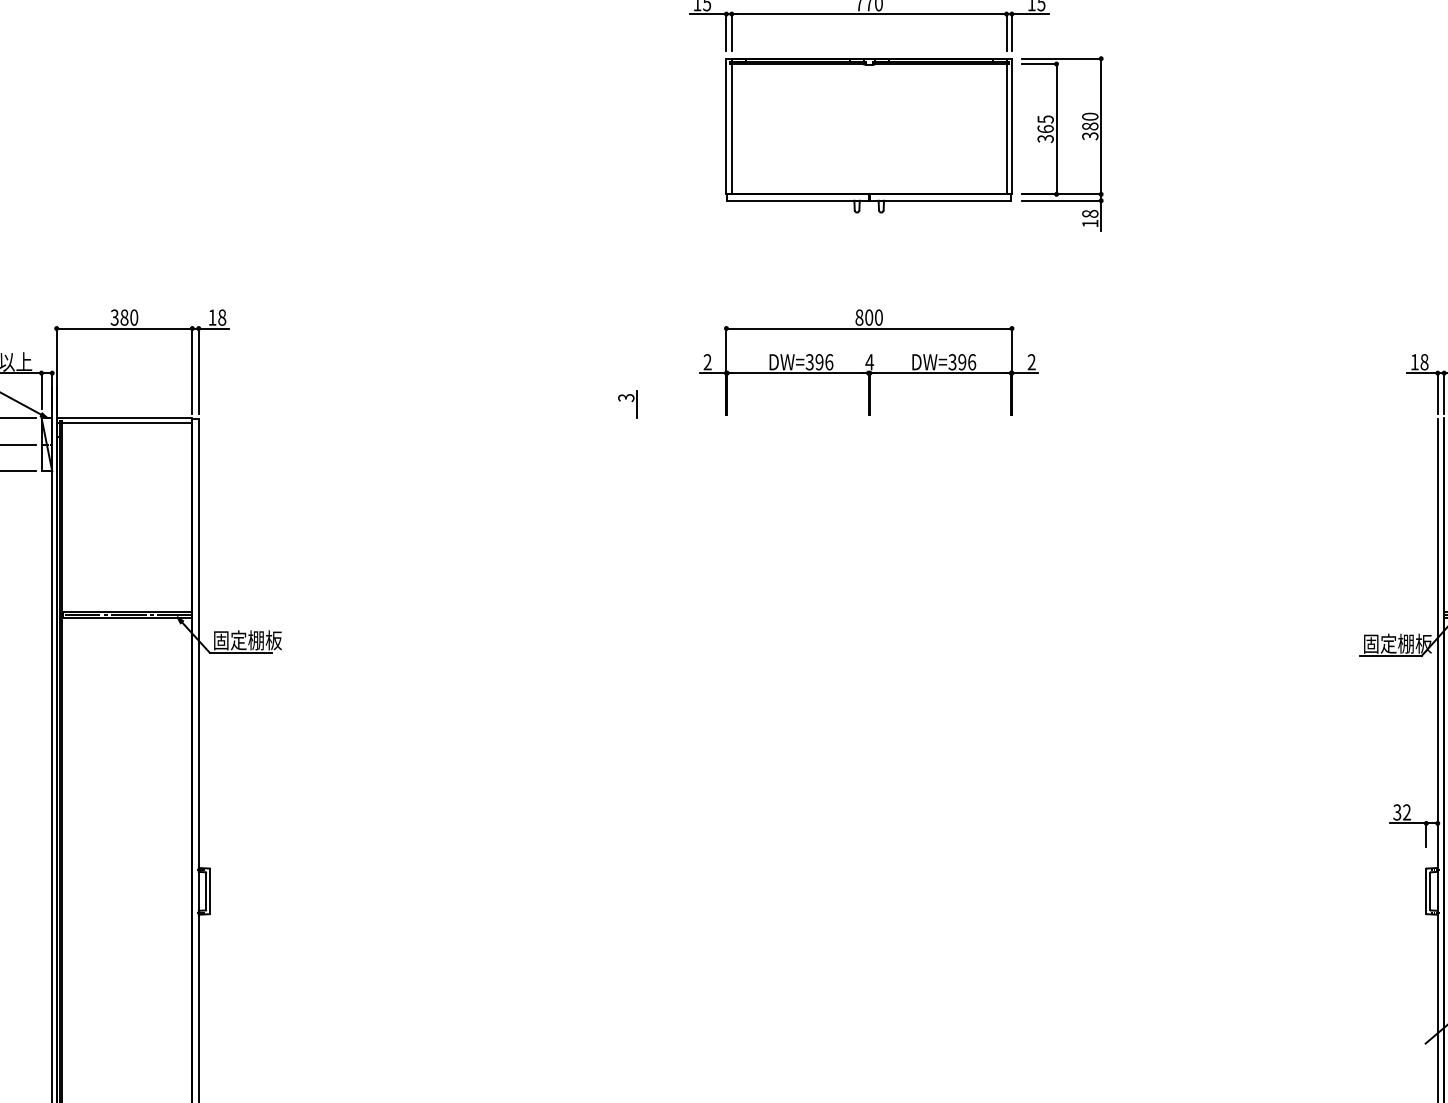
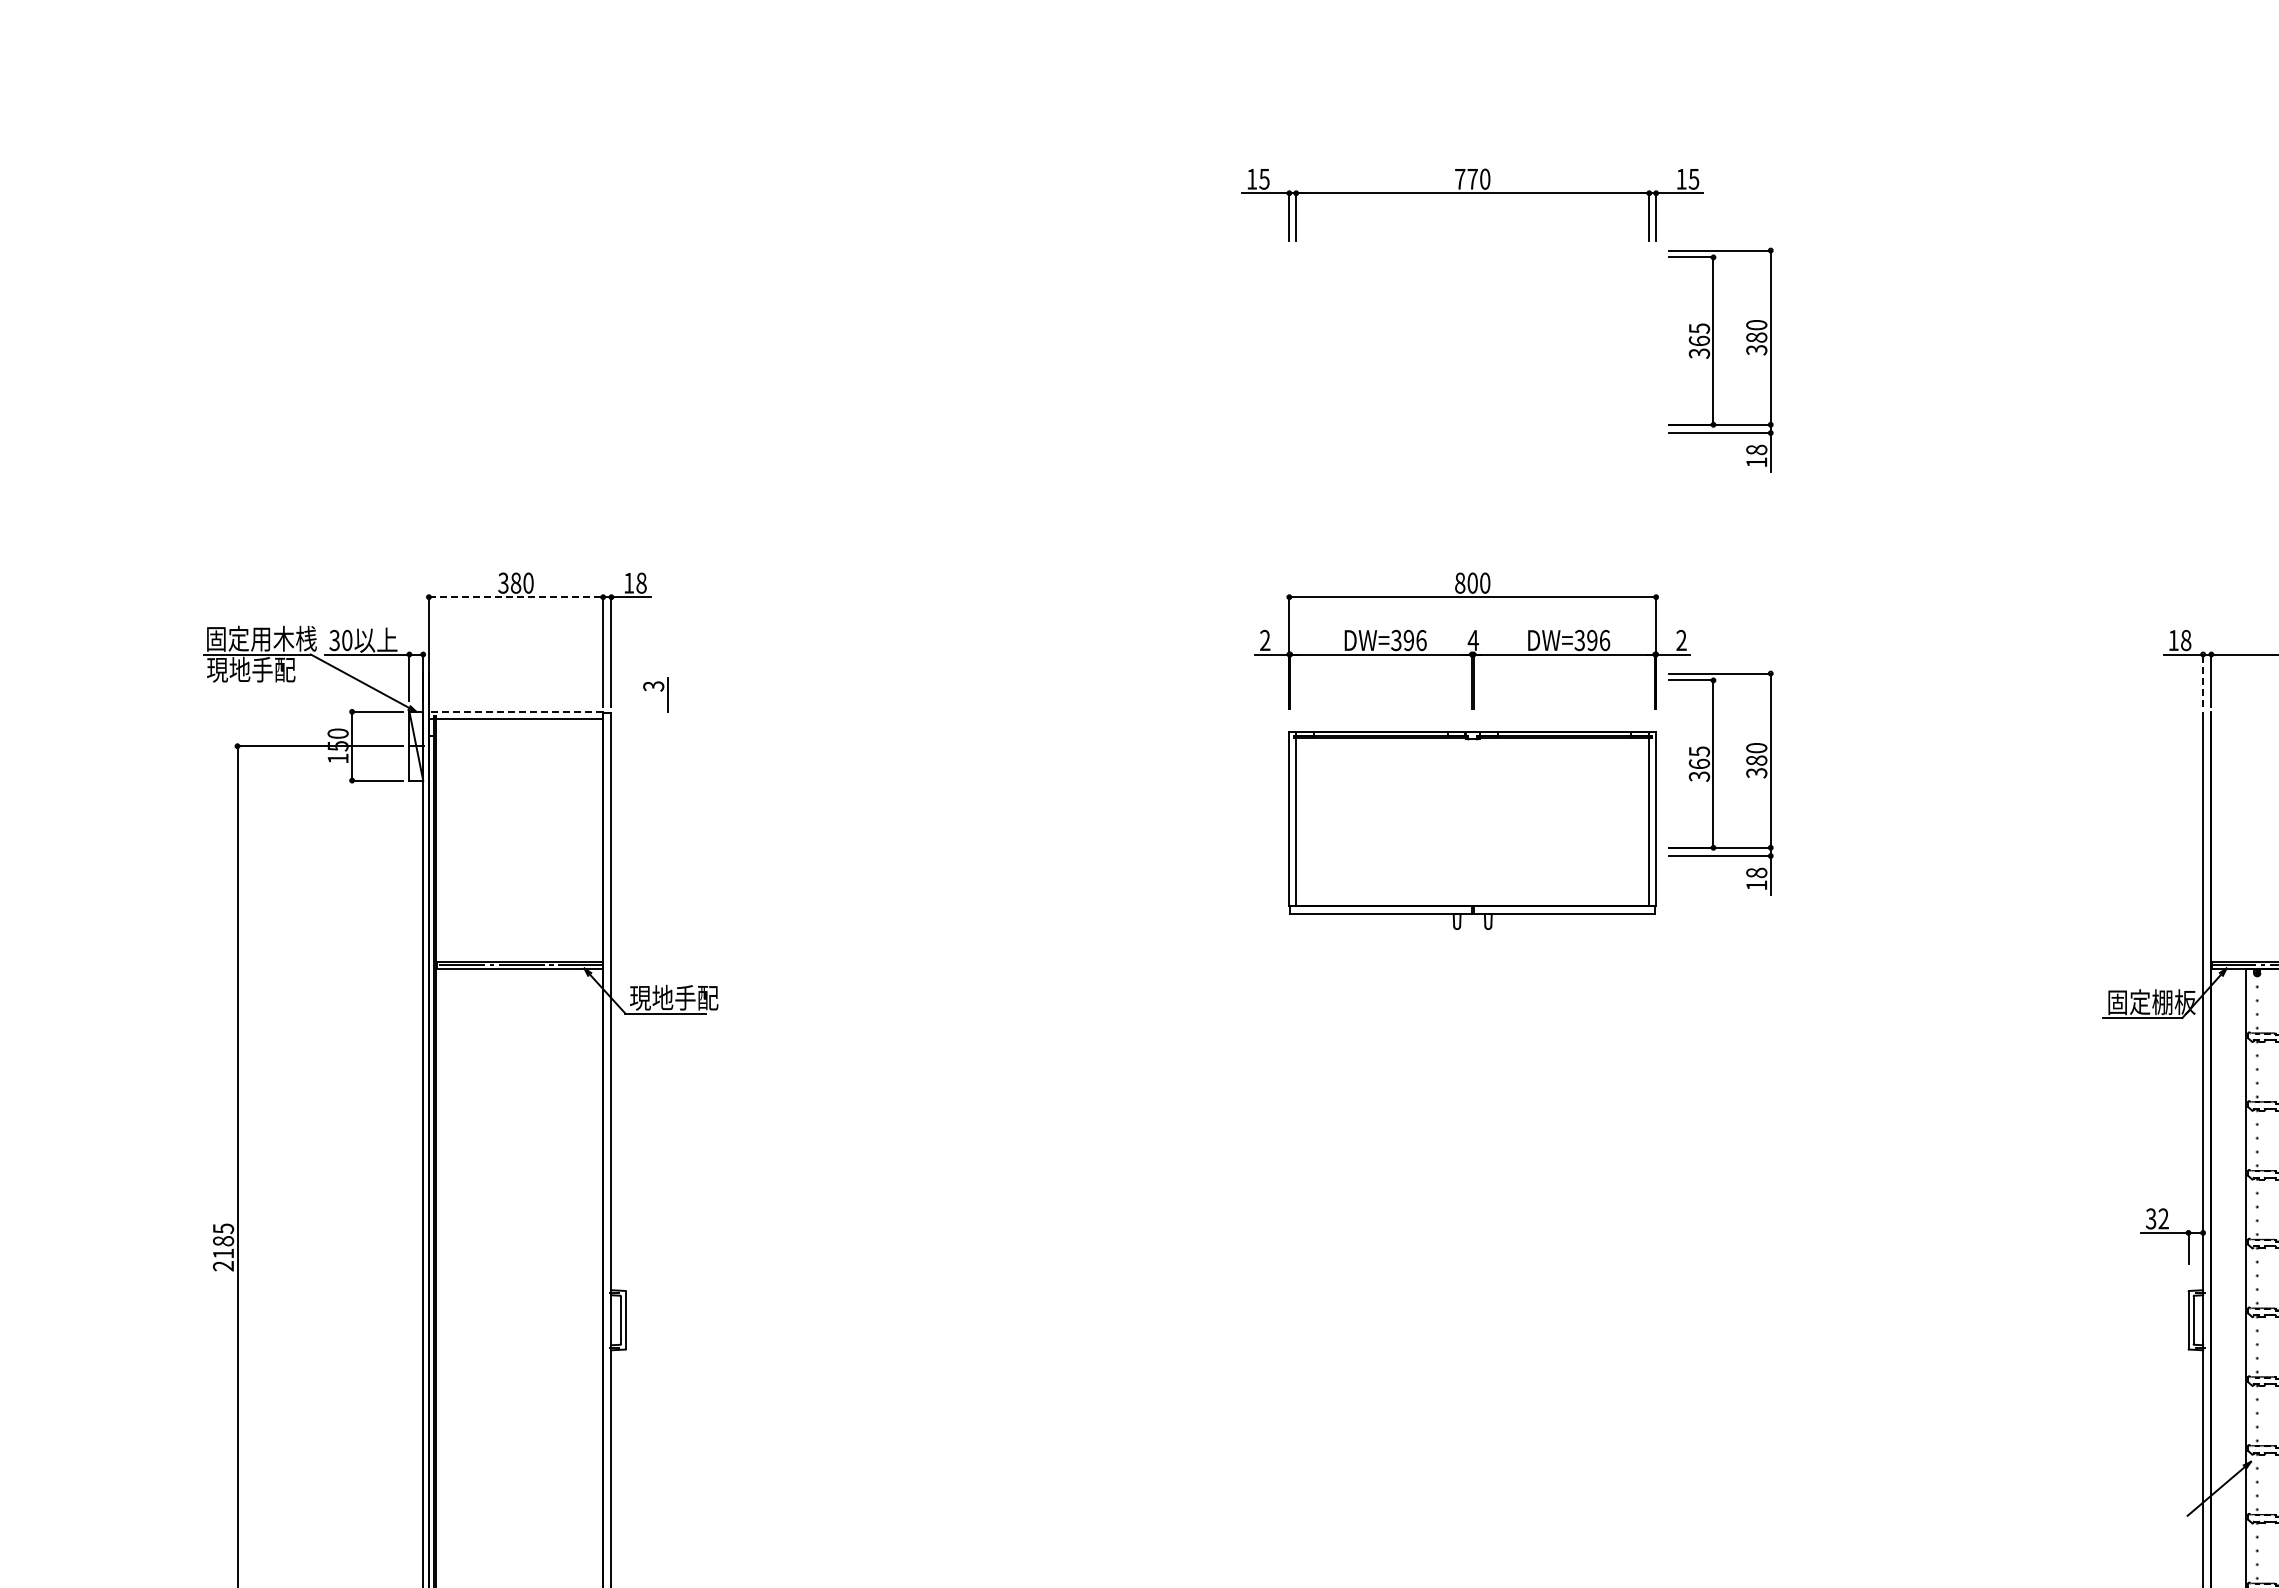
part: (869, 135) -> (1472, 830), moved
line: (124, 328) -> (516, 597), solid -> dashed
line: (1438, 393) -> (2203, 680), solid -> dashed
part: (627, 404) -> (655, 694), moved
line: (124, 417) -> (515, 711), solid -> dashed
part: (1056, 472) -> (1713, 782), added
text: (247, 640) -> (674, 997), 固定棚板 -> 現地手配

